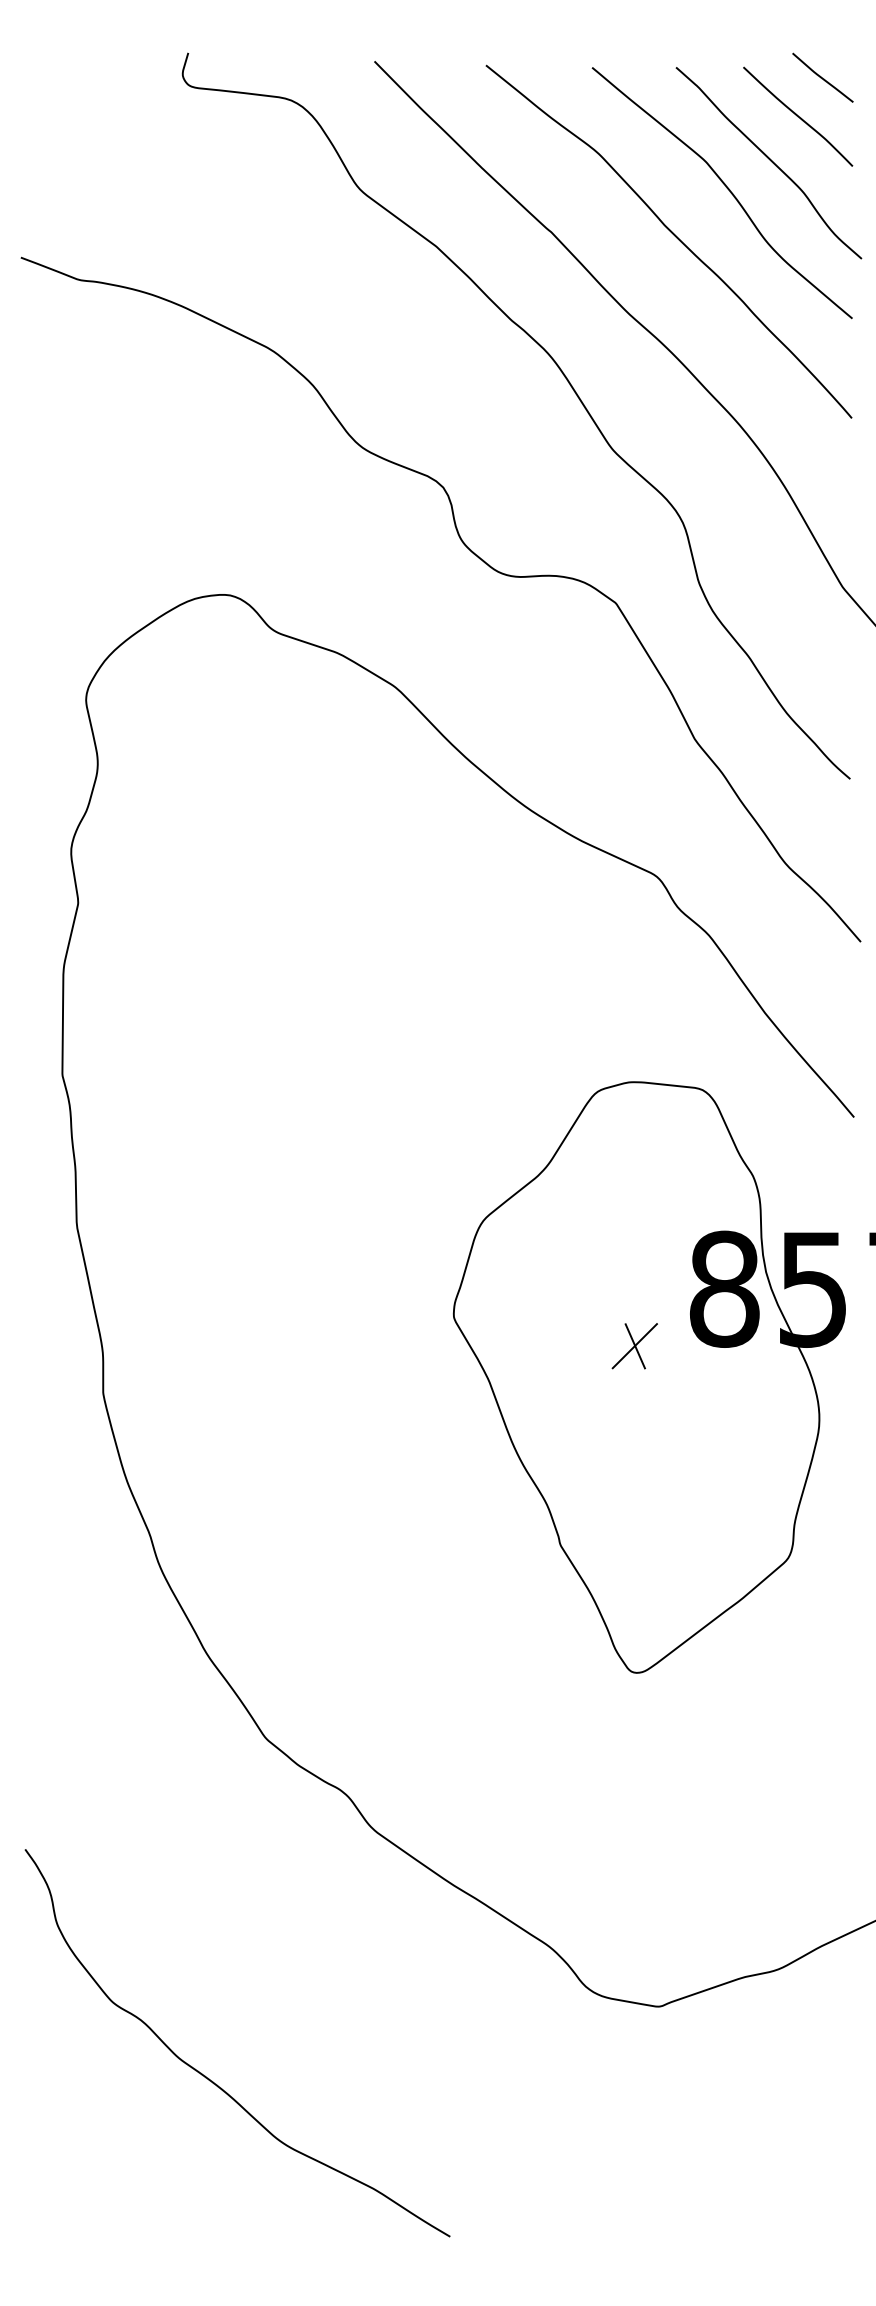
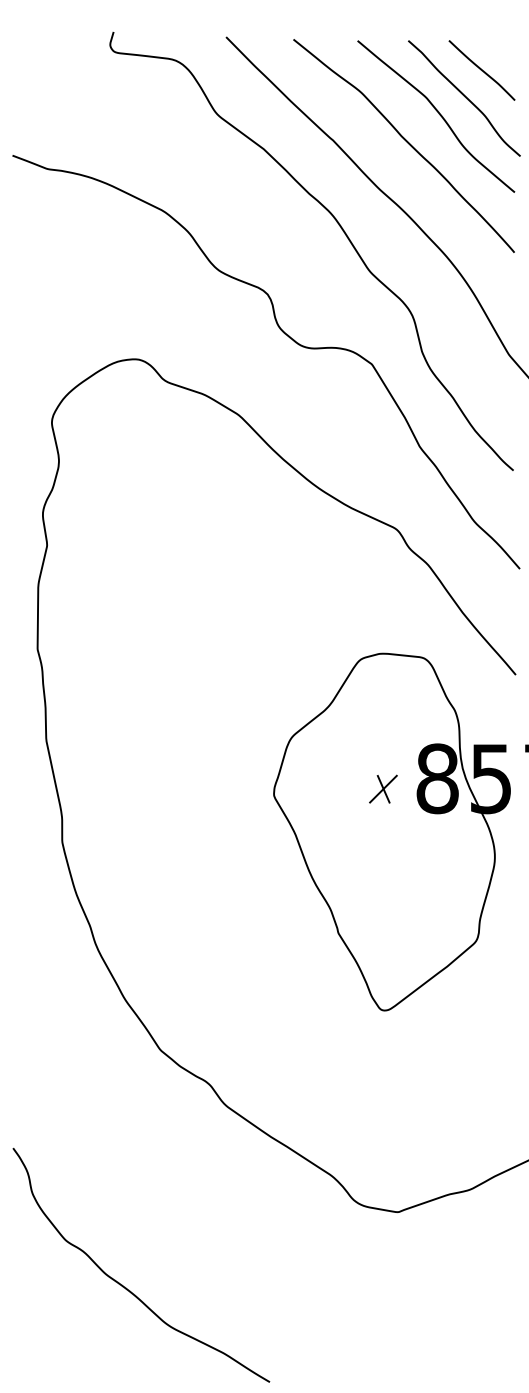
line: (822, 76) -> (496, 46), removed
part: (634, 1345) -> (383, 788), moved
curve: (212, 2080) -> (126, 1287), moved

